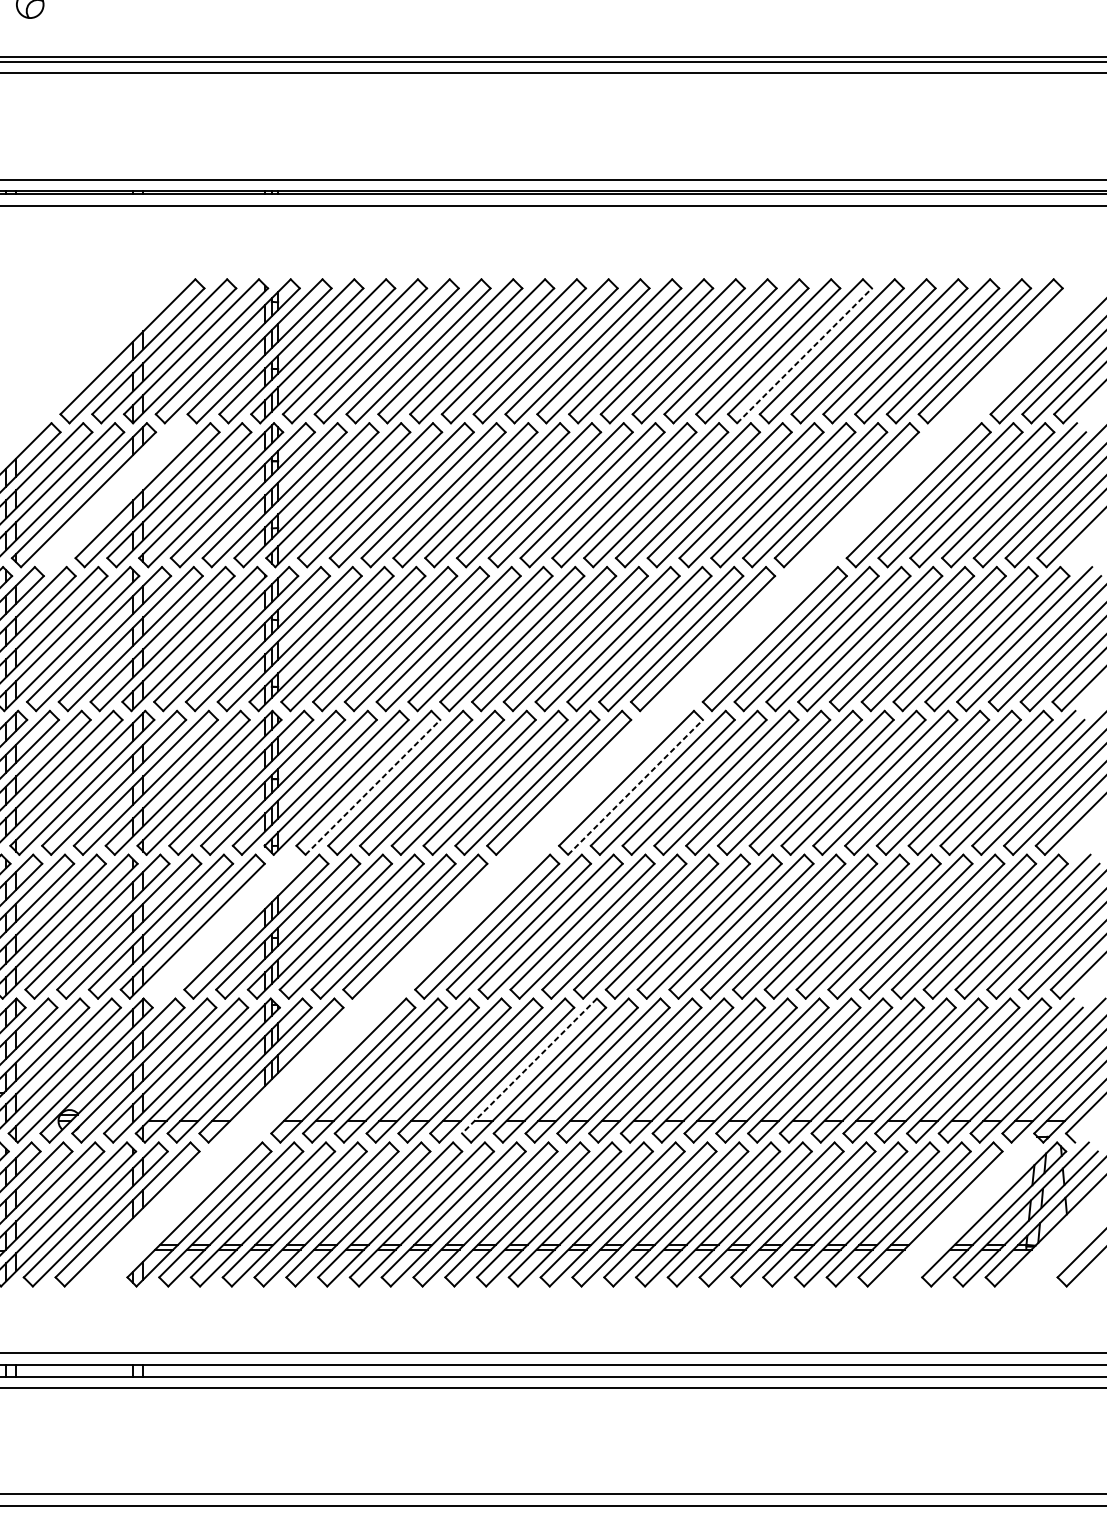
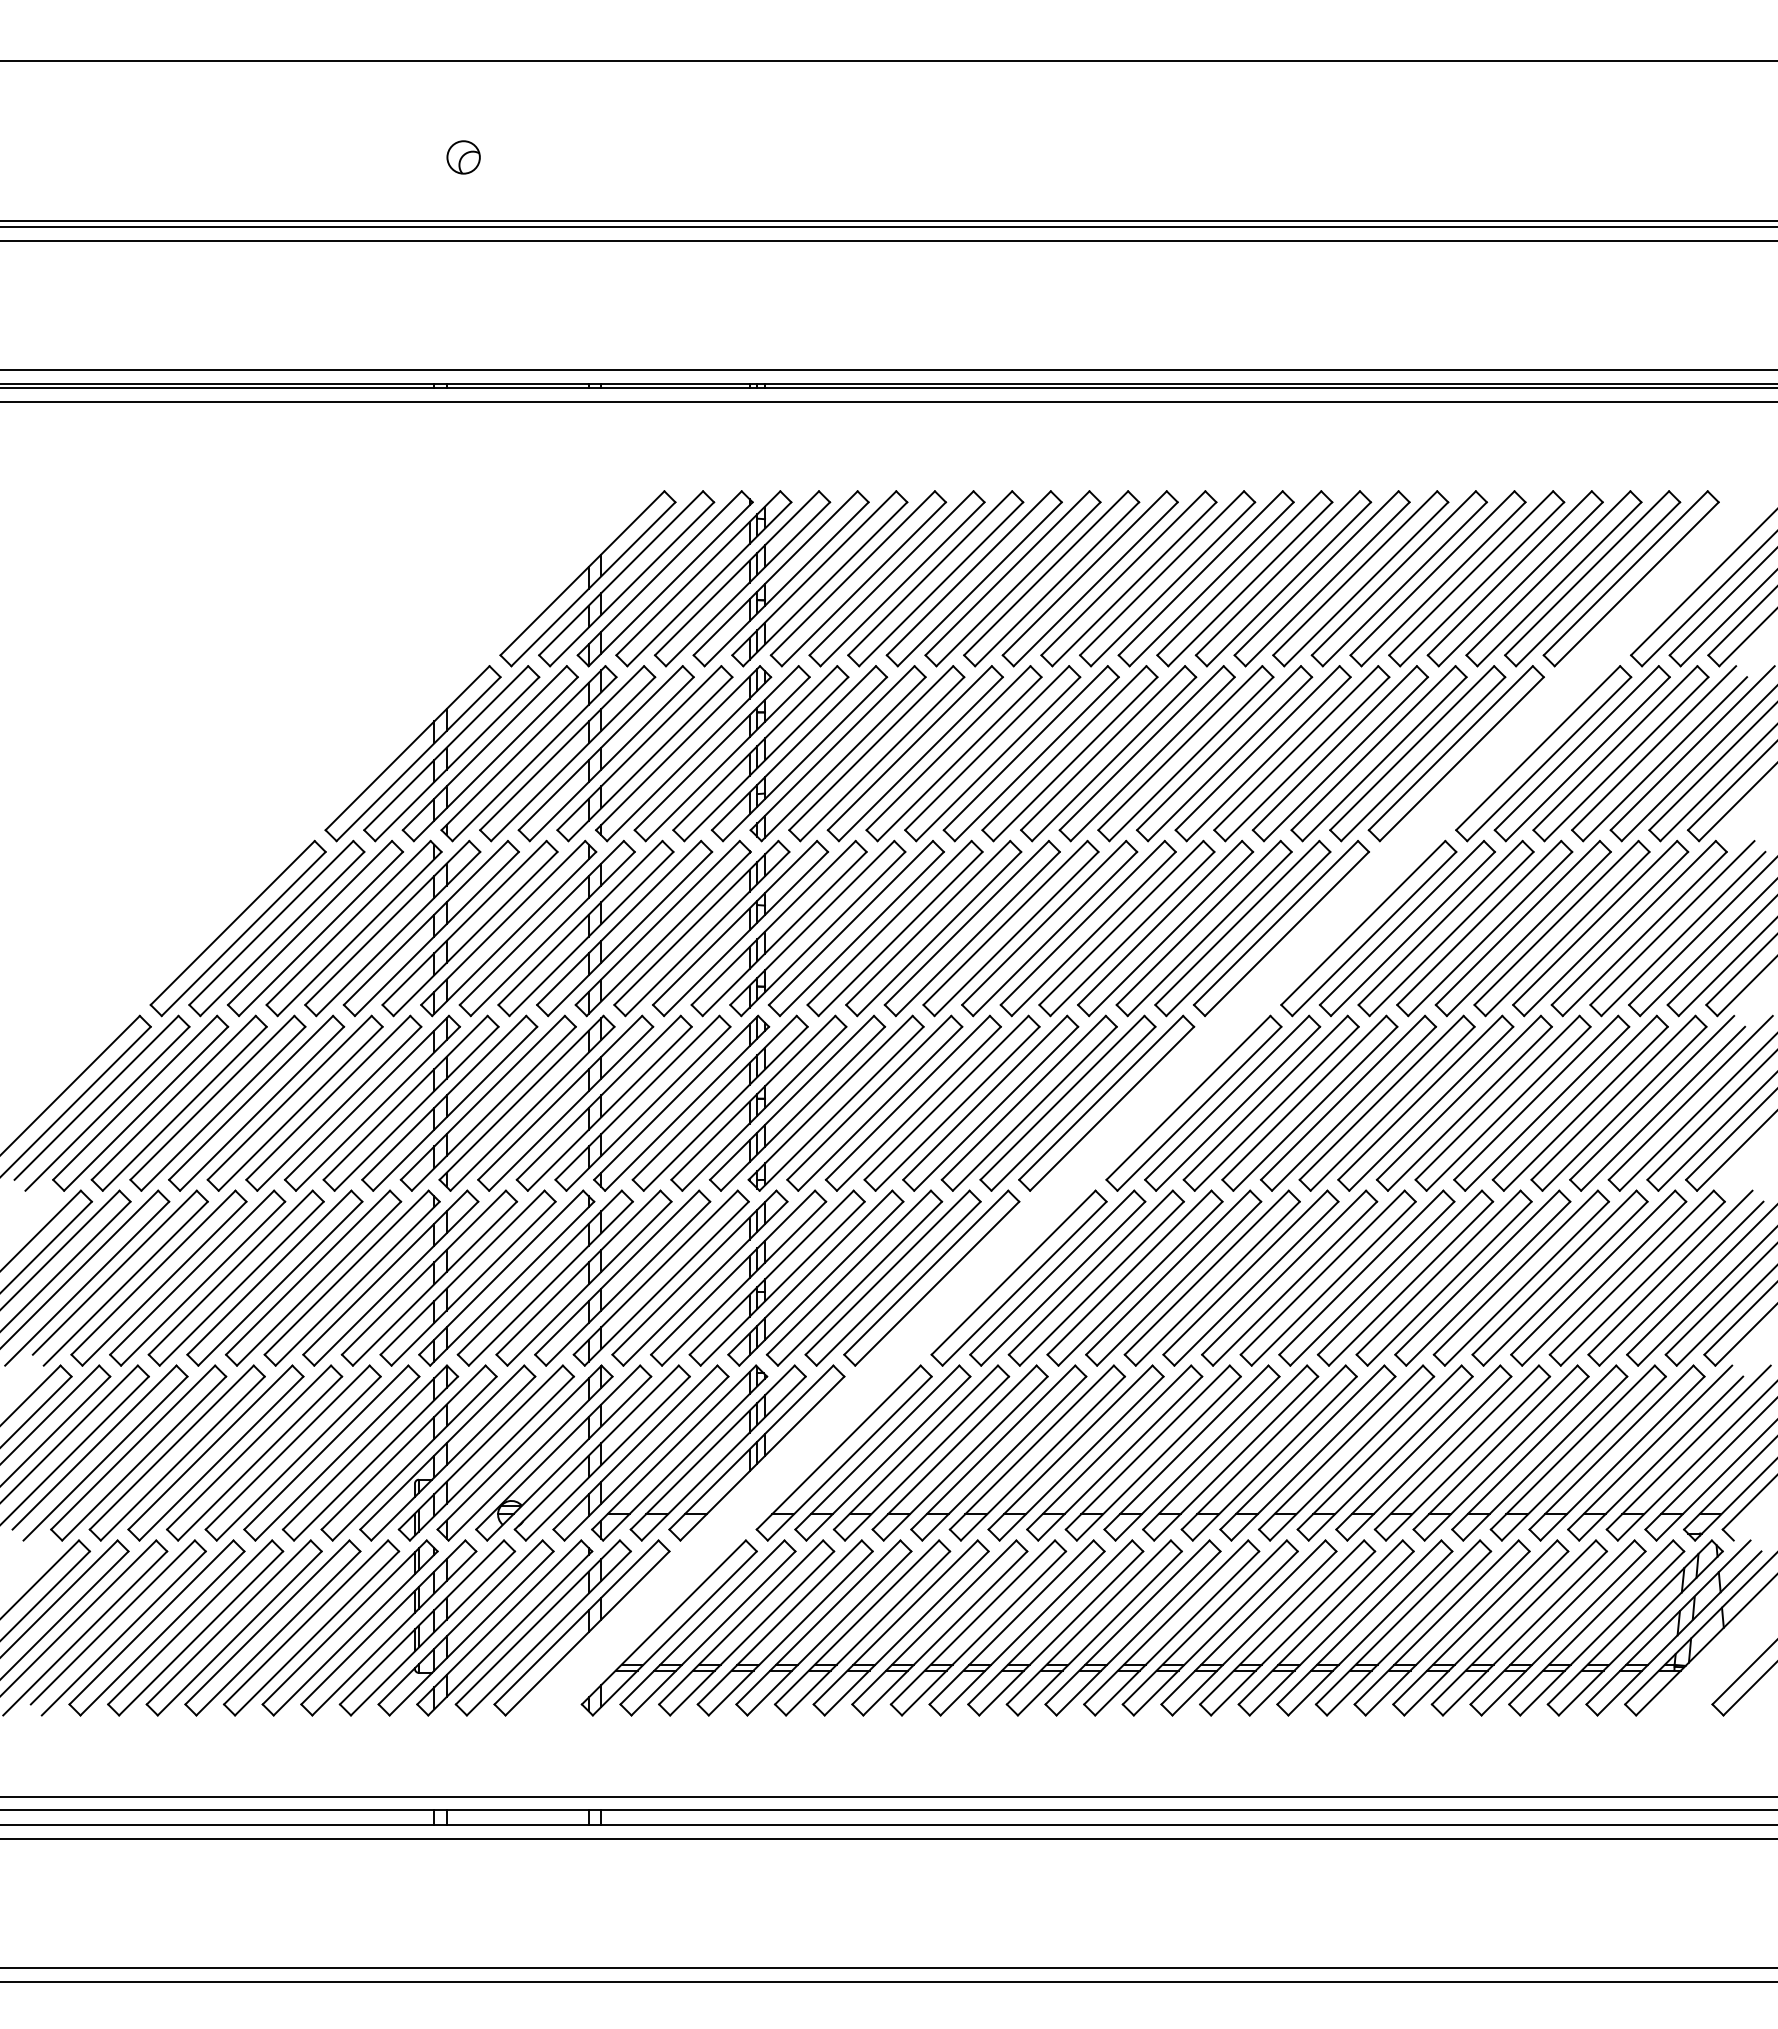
line: (804, 356) -> (1404, 584), dashed -> solid
part: (115, 495) -> (567, 753), added
line: (373, 787) -> (880, 1108), dashed -> solid
line: (635, 787) -> (1199, 1108), dashed -> solid
part: (224, 926) -> (699, 1277), added
line: (529, 1066) -> (1070, 1447), dashed -> solid
part: (962, 1214) -> (1596, 1627), added

